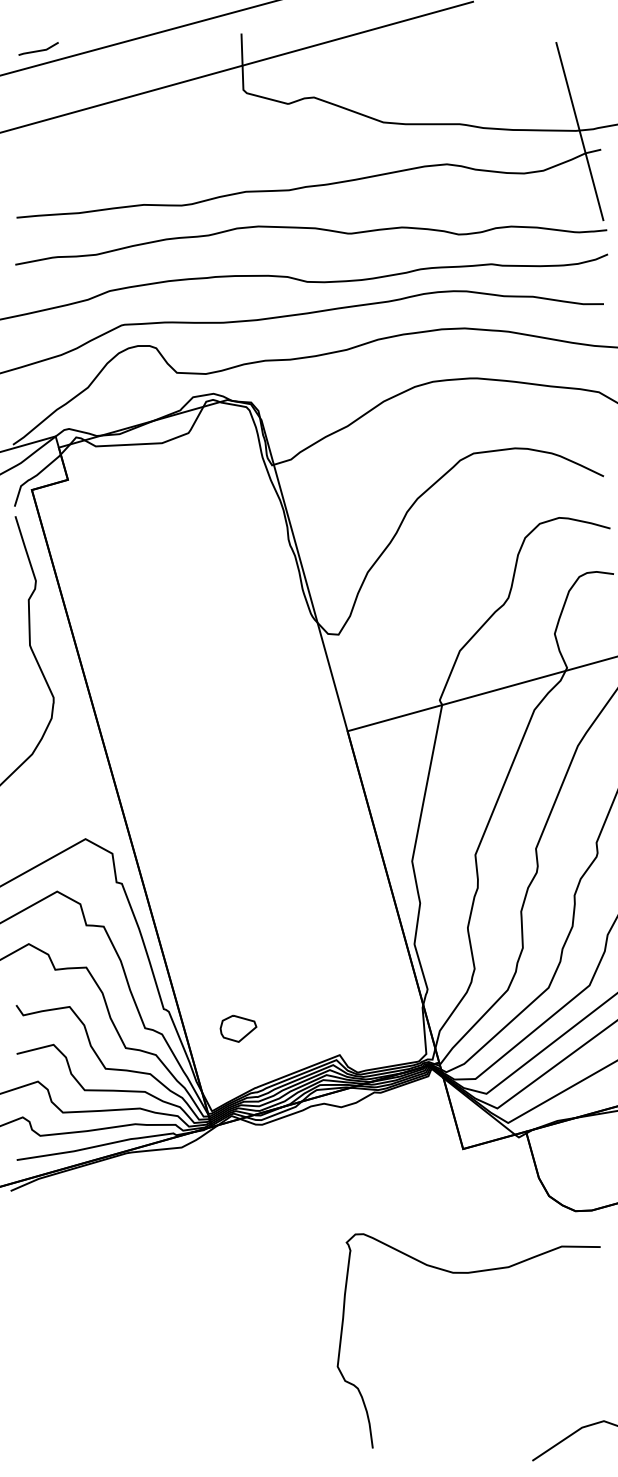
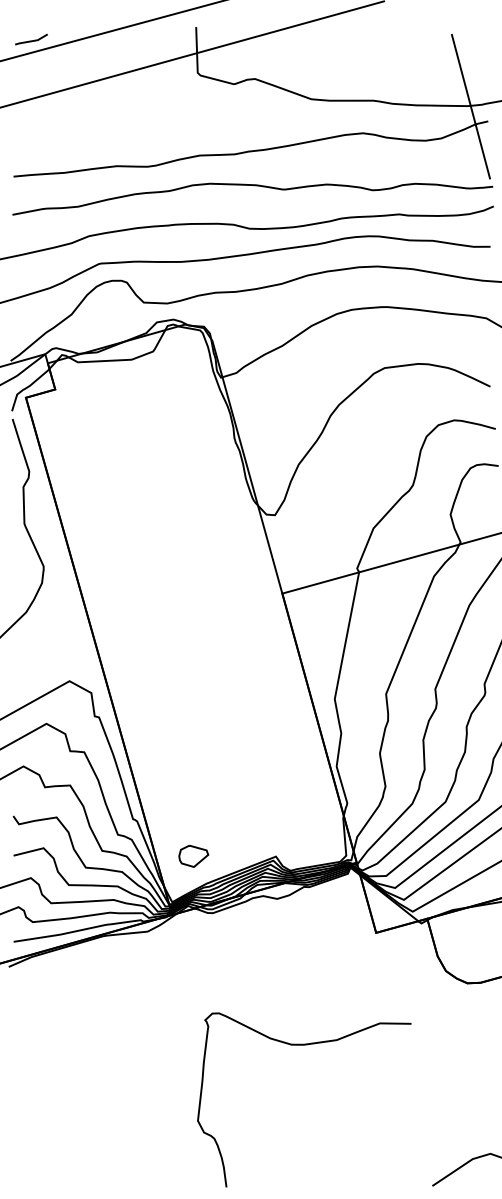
part: (238, 1028) -> (193, 856), moved
curve: (468, 1273) -> (304, 1045), moved

